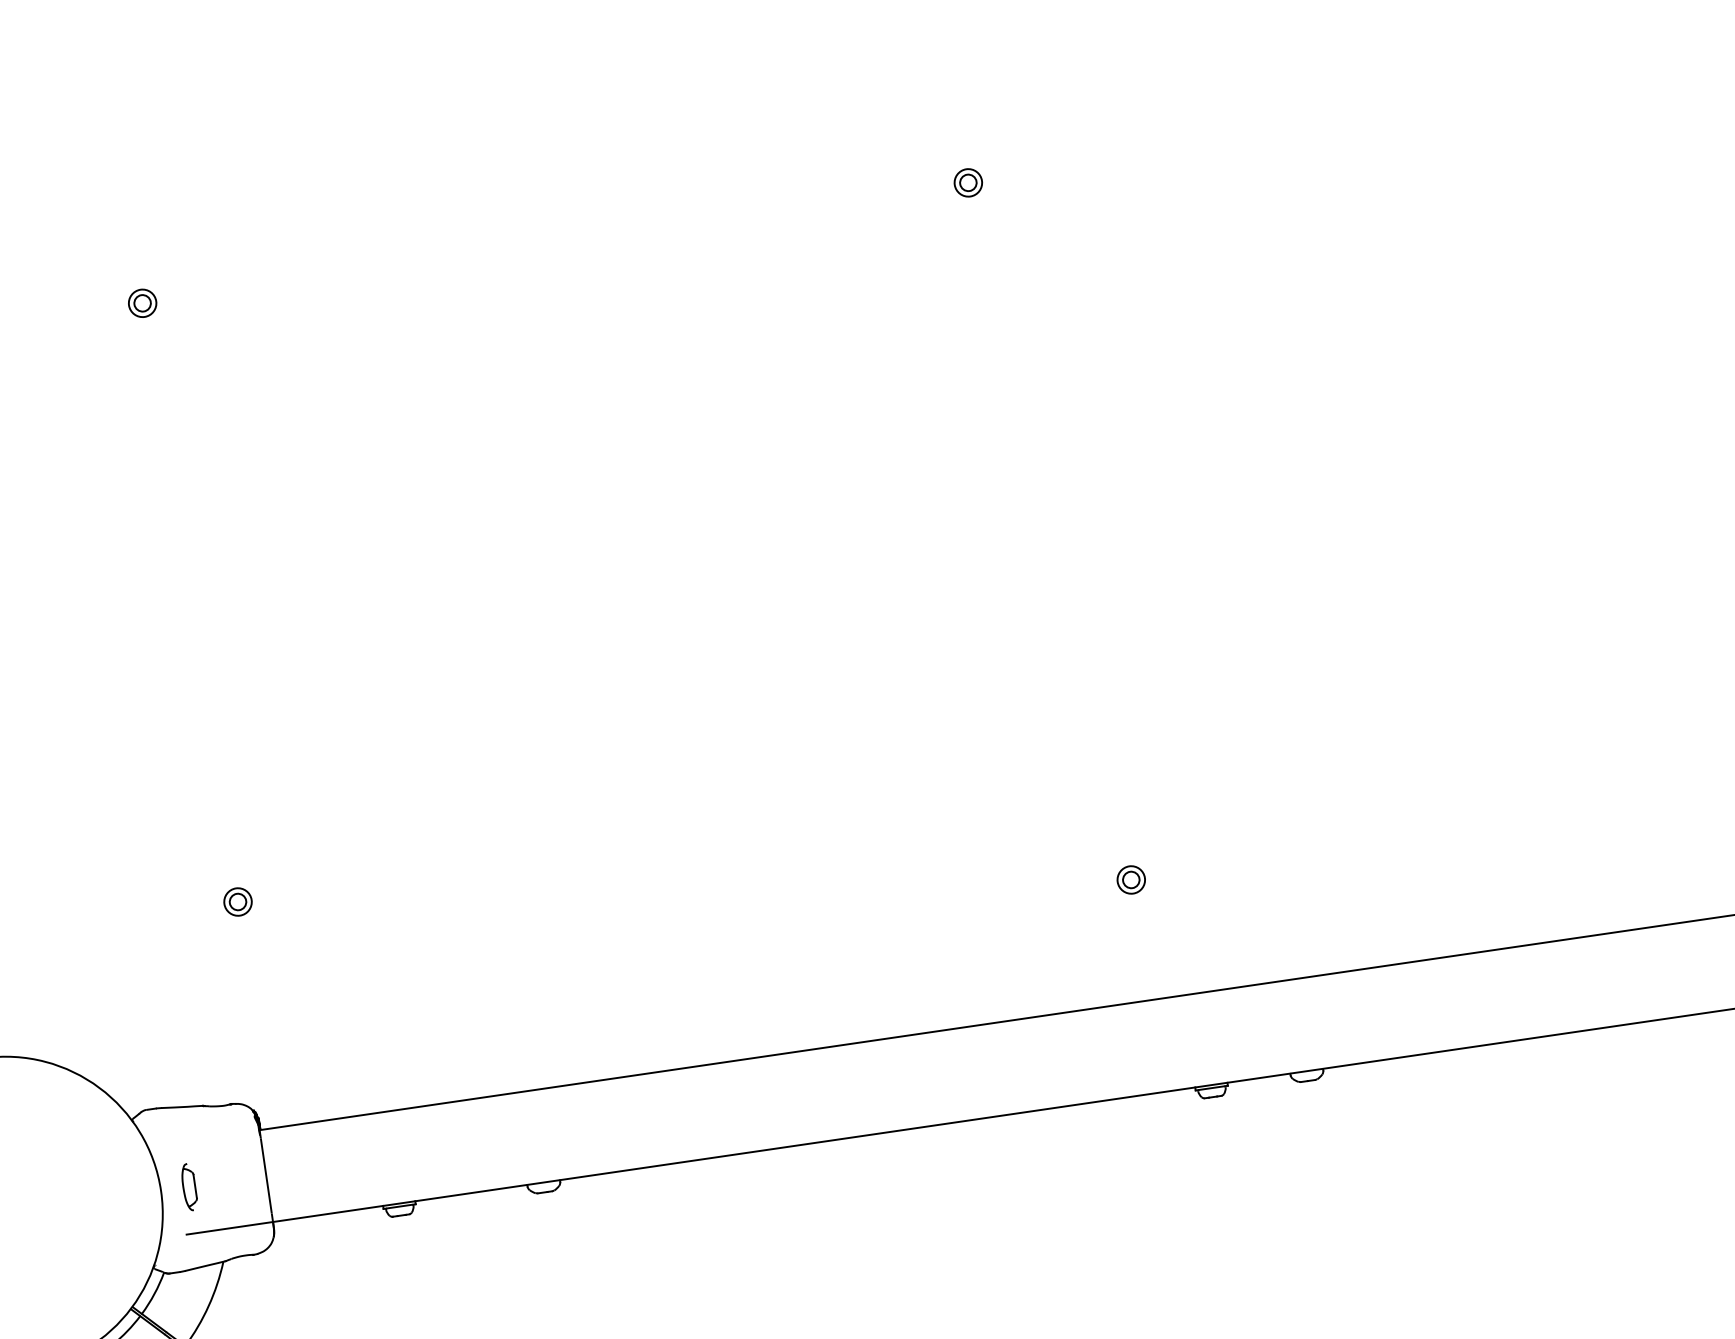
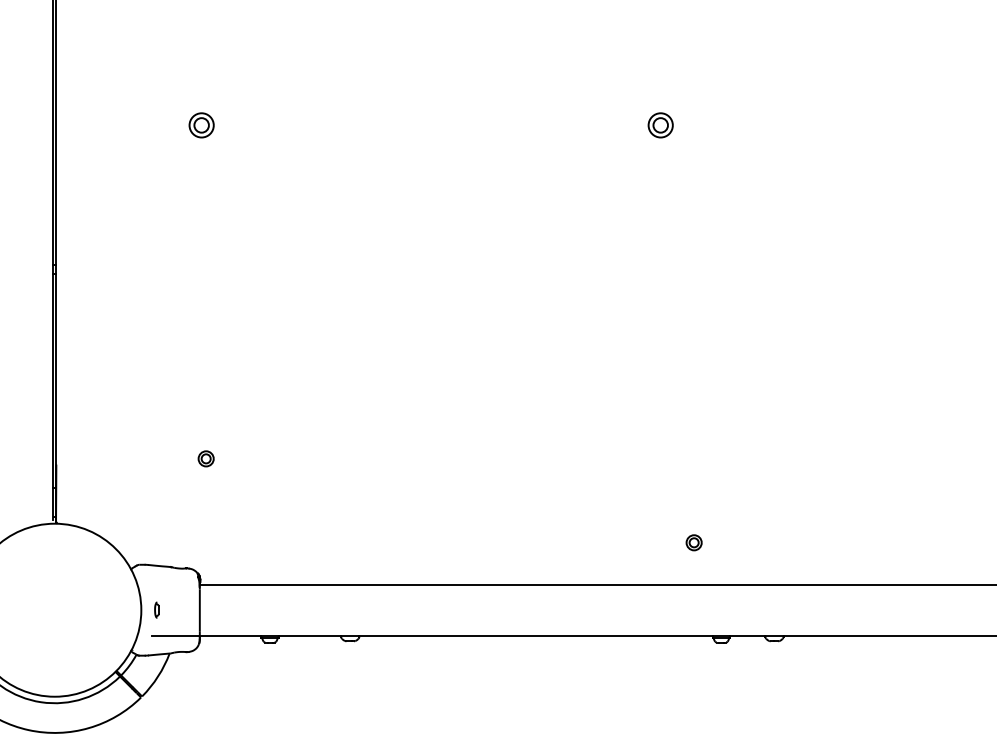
part: (967, 183) -> (660, 125), size x1.6
part: (142, 303) -> (201, 125), size x1.6
part: (1130, 879) -> (693, 542), moved
part: (188, 1185) -> (156, 609), size x0.6

